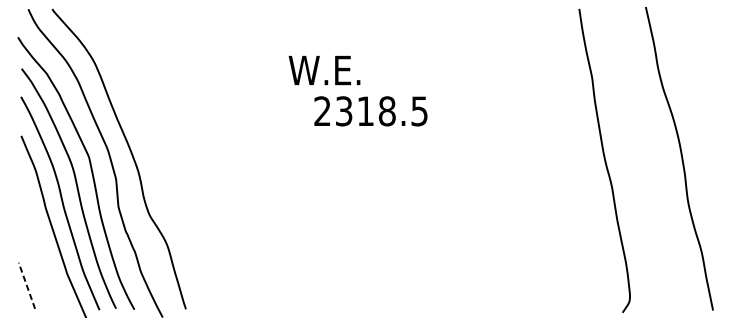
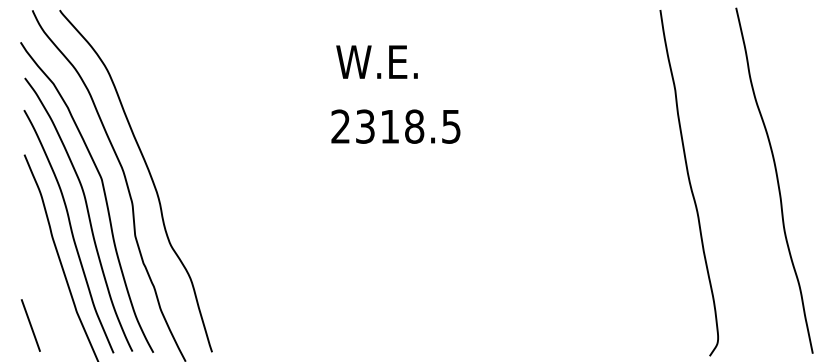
text: (324, 69) -> (376, 61), moved
text: (370, 111) -> (395, 126), moved
line: (27, 286) -> (31, 326), dashed -> solid

